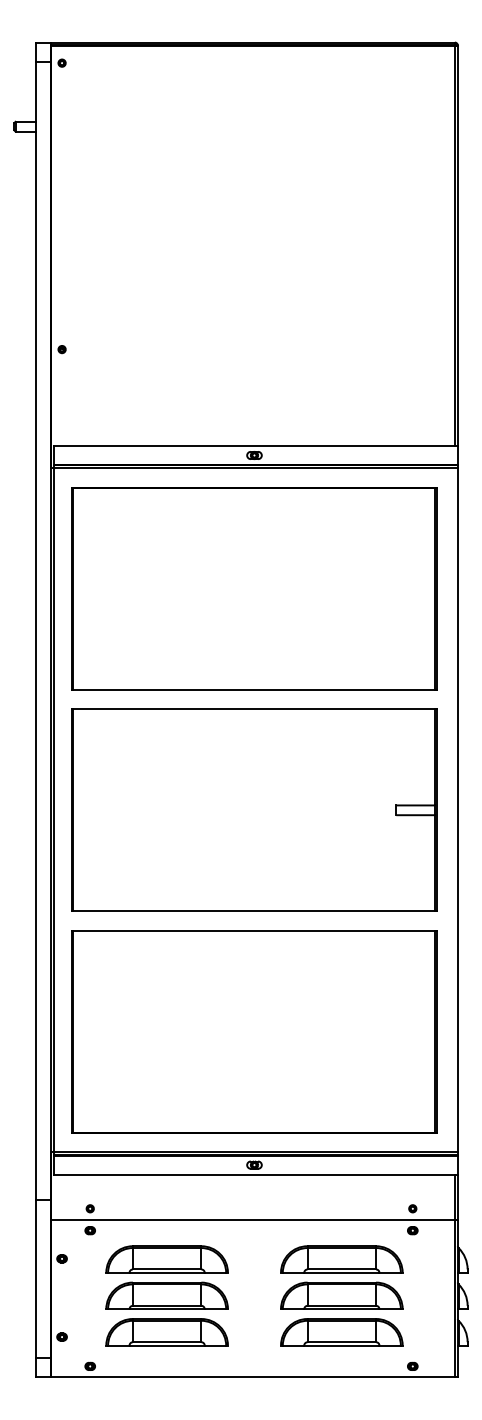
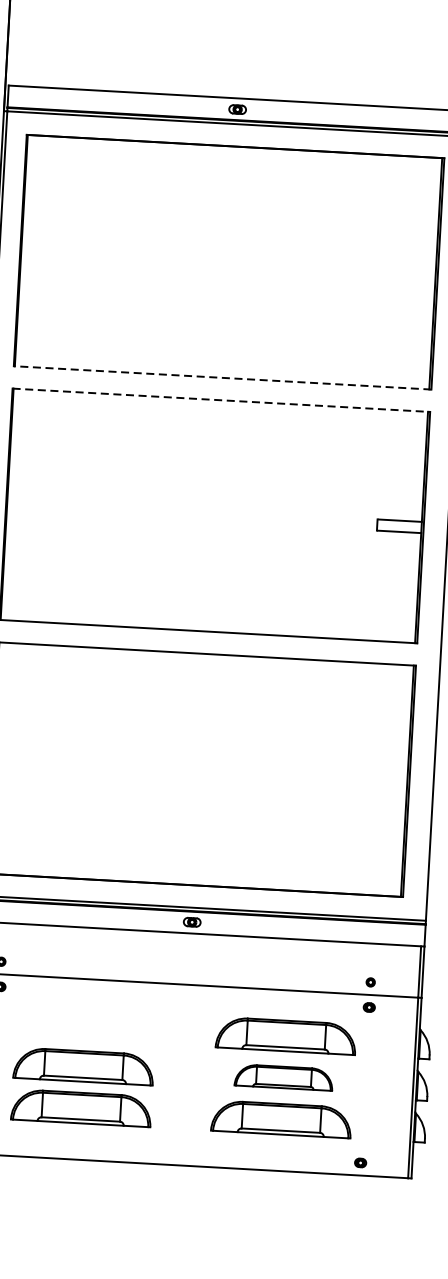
line: (253, 689) -> (221, 377), solid -> dashed
line: (254, 709) -> (221, 400), solid -> dashed
part: (166, 1259) -> (85, 1024), removed
part: (341, 1295) -> (283, 1077), size x0.7

